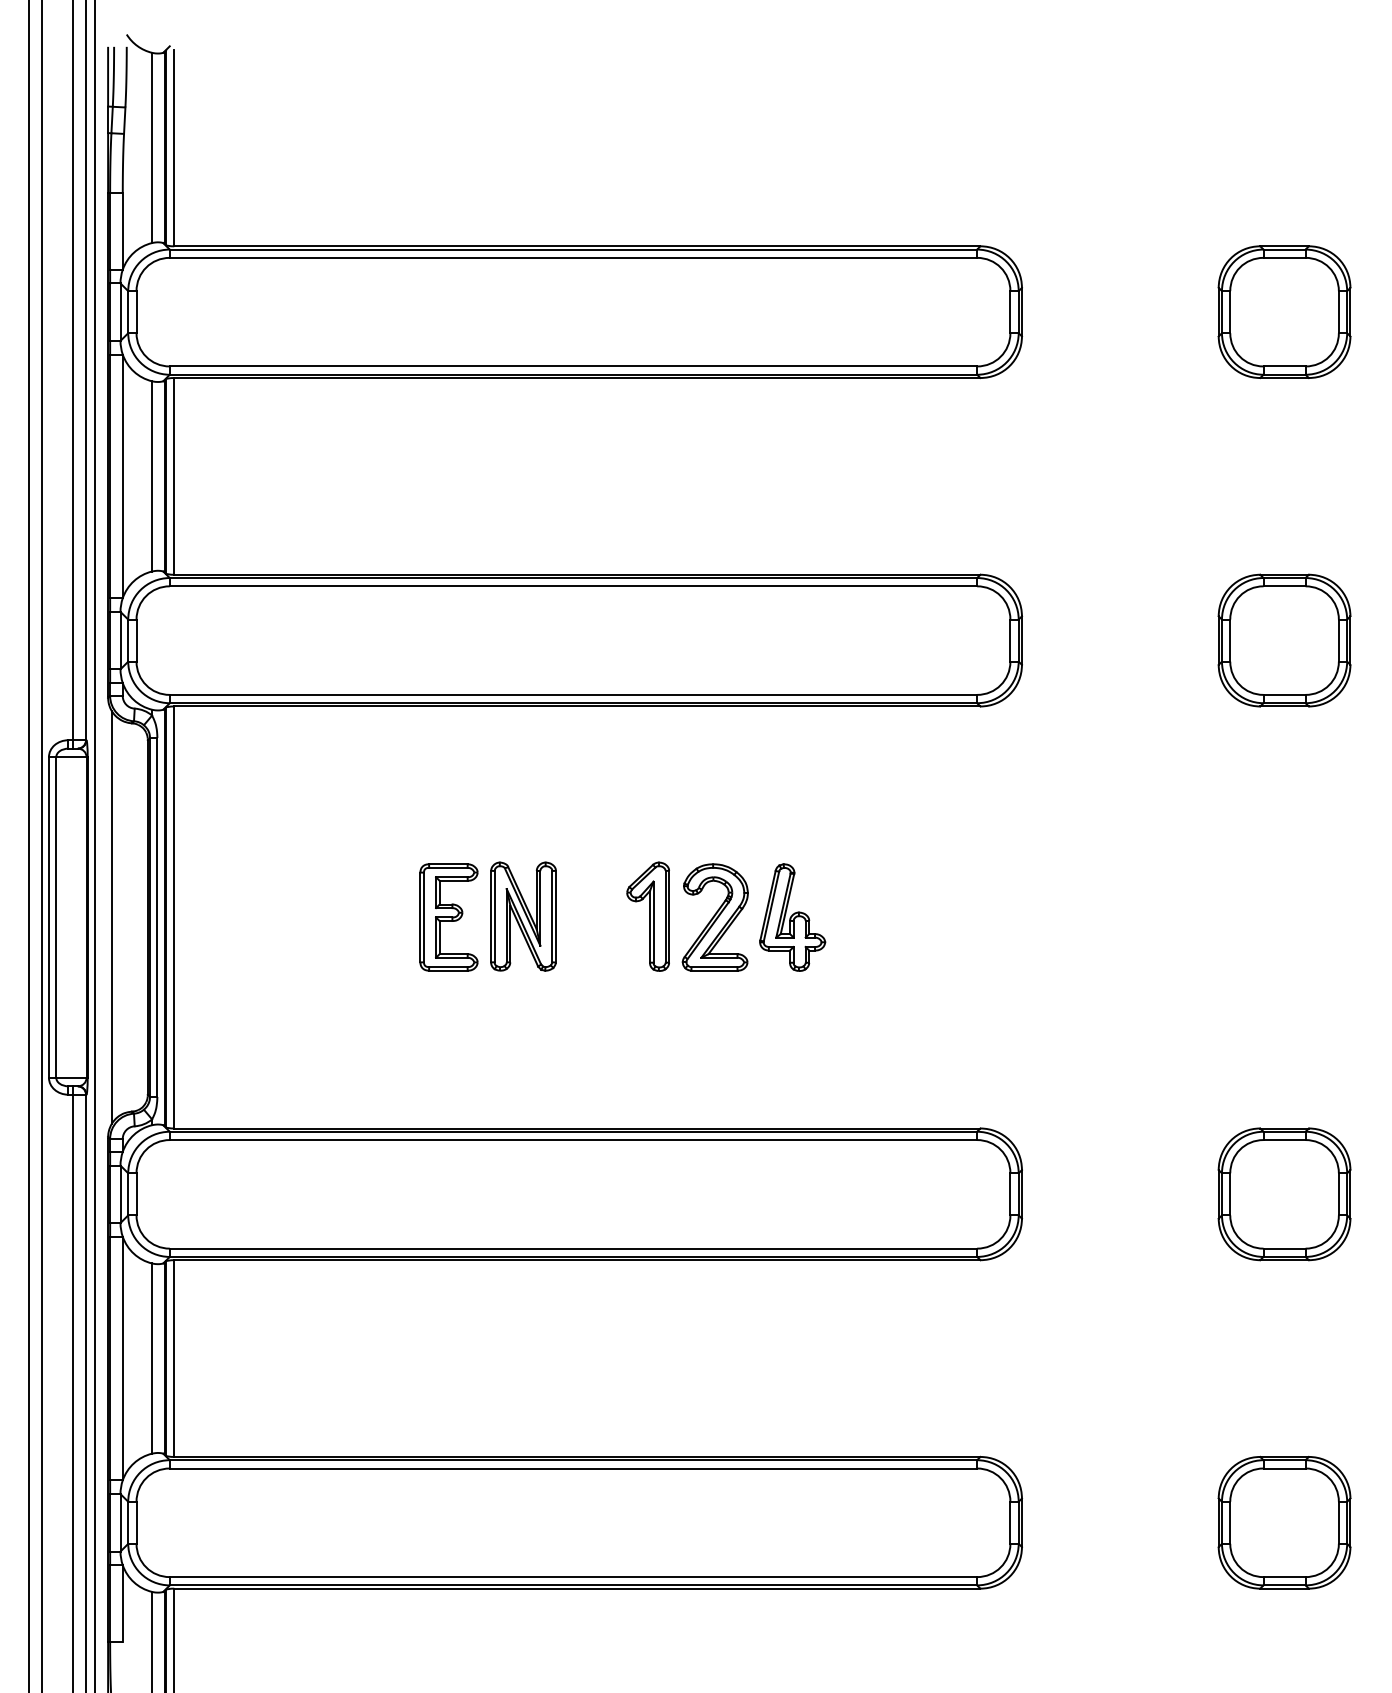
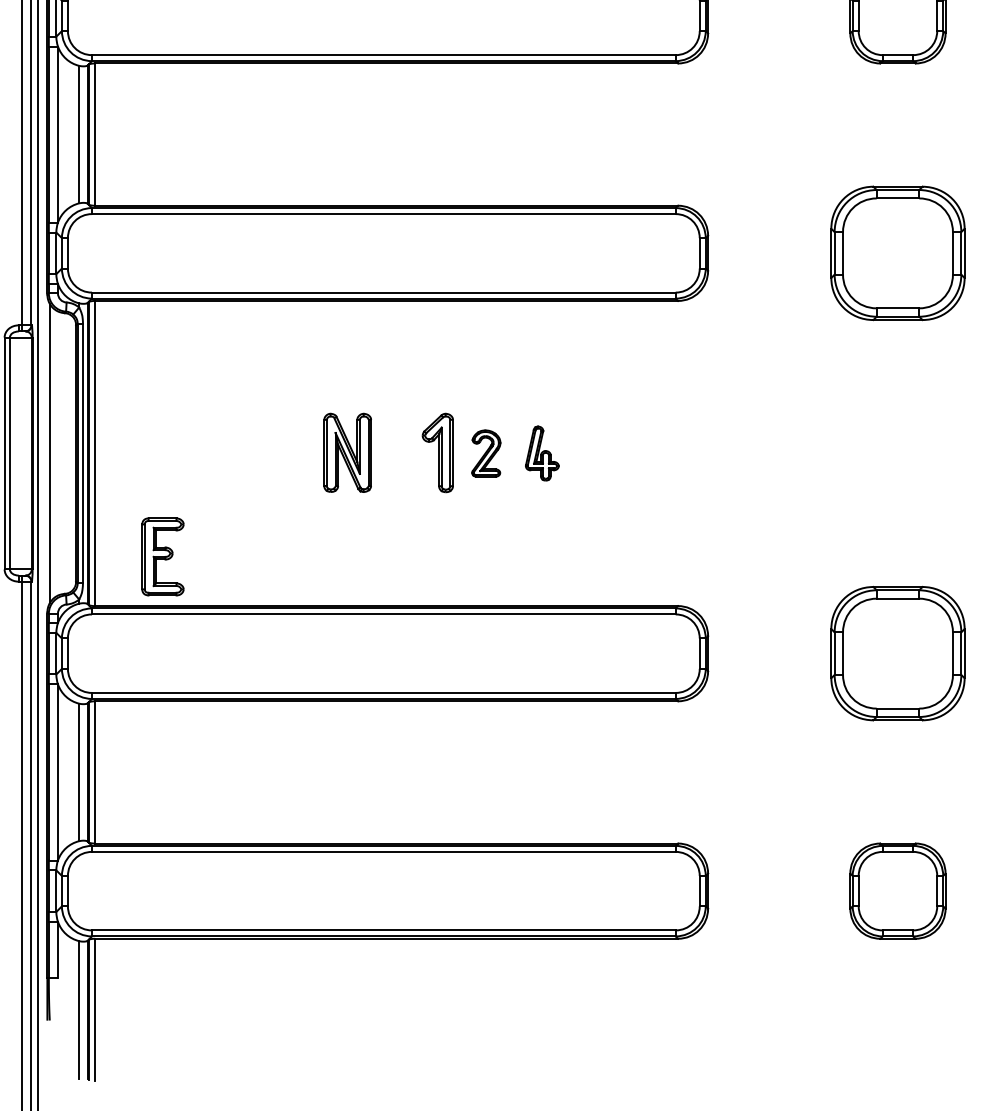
part: (1284, 640) -> (897, 253), size x1.4
part: (448, 917) -> (162, 556), moved
part: (714, 917) -> (485, 453), size x0.6
part: (792, 917) -> (542, 453), size x0.7
part: (1284, 1194) -> (897, 653), size x1.4

